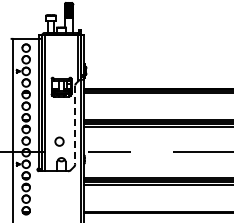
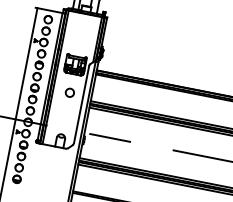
line: (75, 125) -> (81, 105), dashed -> solid
circle: (59, 141) -> (69, 92), moved

